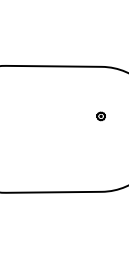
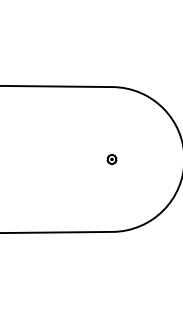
part: (100, 116) -> (111, 159), moved

